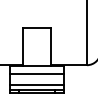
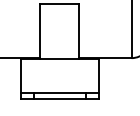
line: (36, 74) -> (58, 71), removed
line: (36, 85) -> (58, 87), removed

